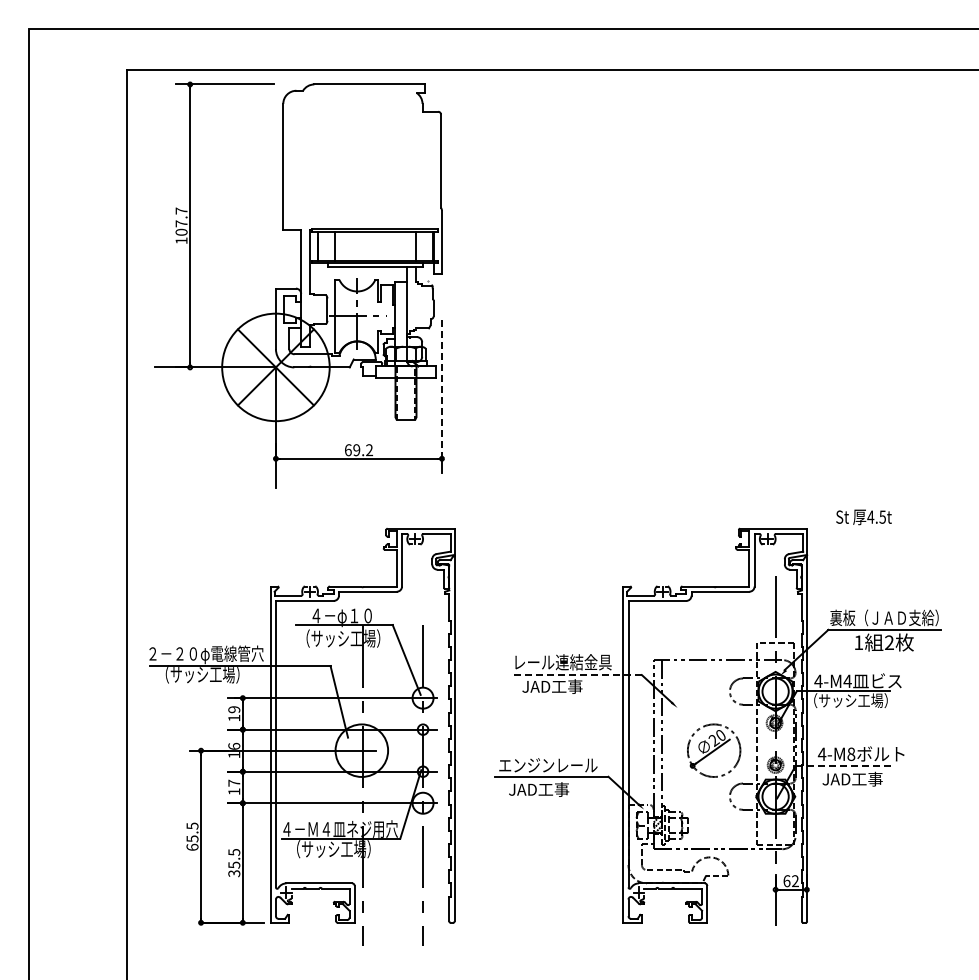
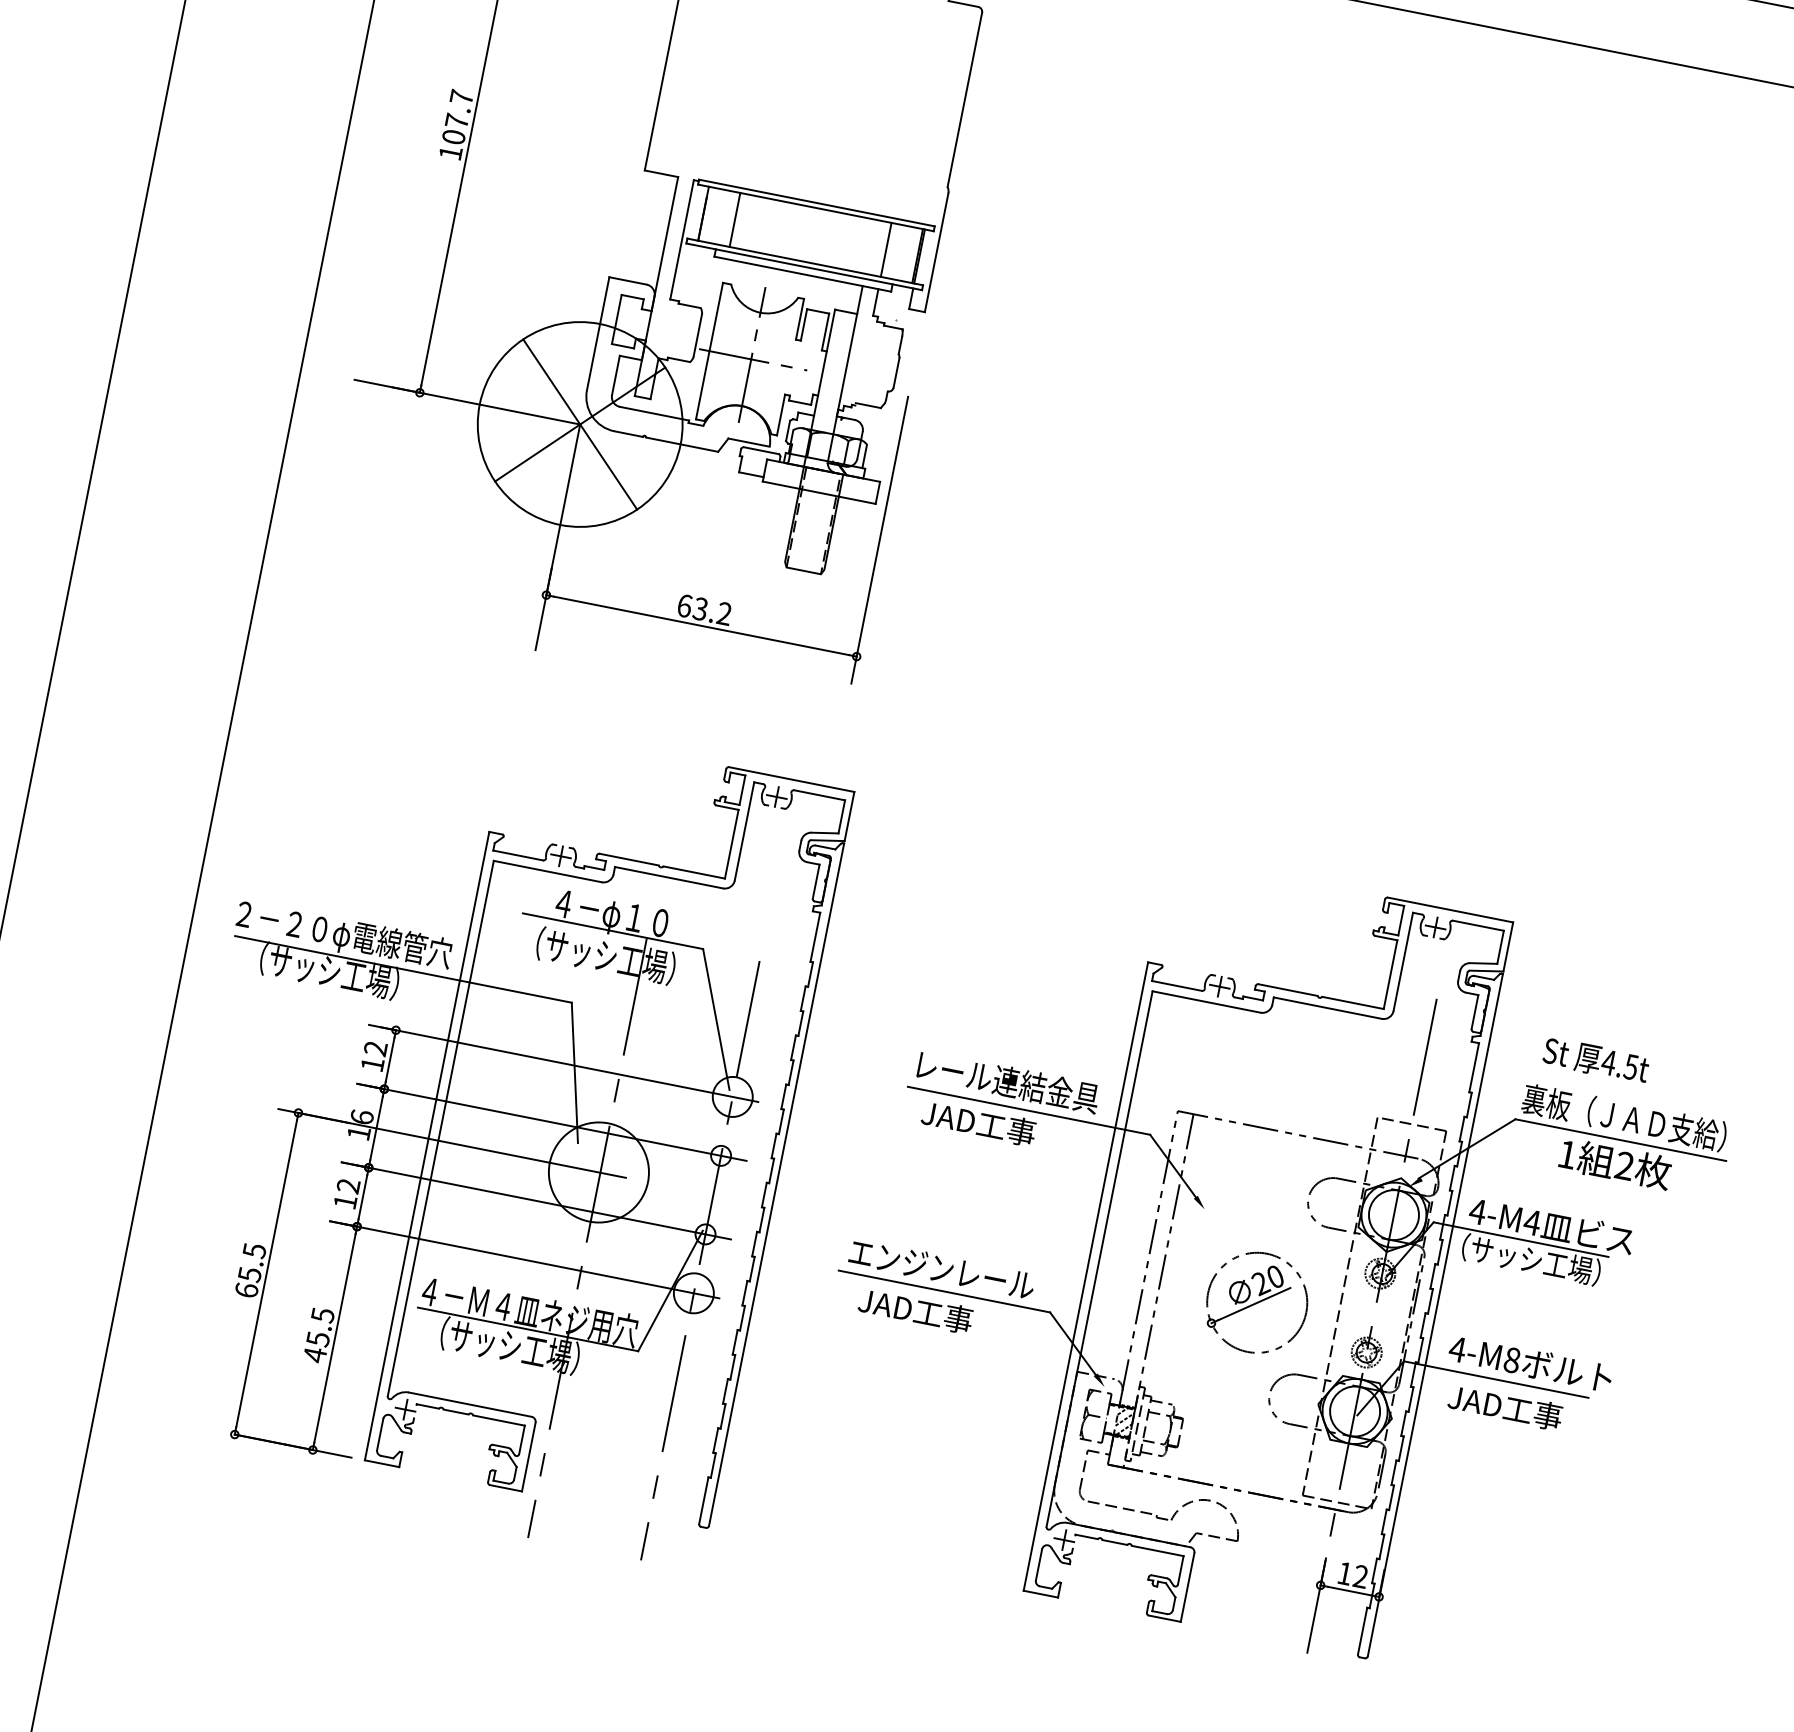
line: (441, 389) -> (881, 527), dashed -> solid
text: (356, 450) -> (699, 609), 69.2 -> 63.2
text: (863, 517) -> (1595, 1060), moved
line: (577, 675) -> (1029, 1111), dashed -> solid
text: (234, 709) -> (376, 1048), 19 -> 12
line: (845, 765) -> (1497, 1379), dashed -> solid
text: (234, 782) -> (349, 1184), 17 -> 12
text: (234, 873) -> (315, 1354), 35.5 -> 45.5
text: (786, 881) -> (1344, 1574), 62 -> 12

